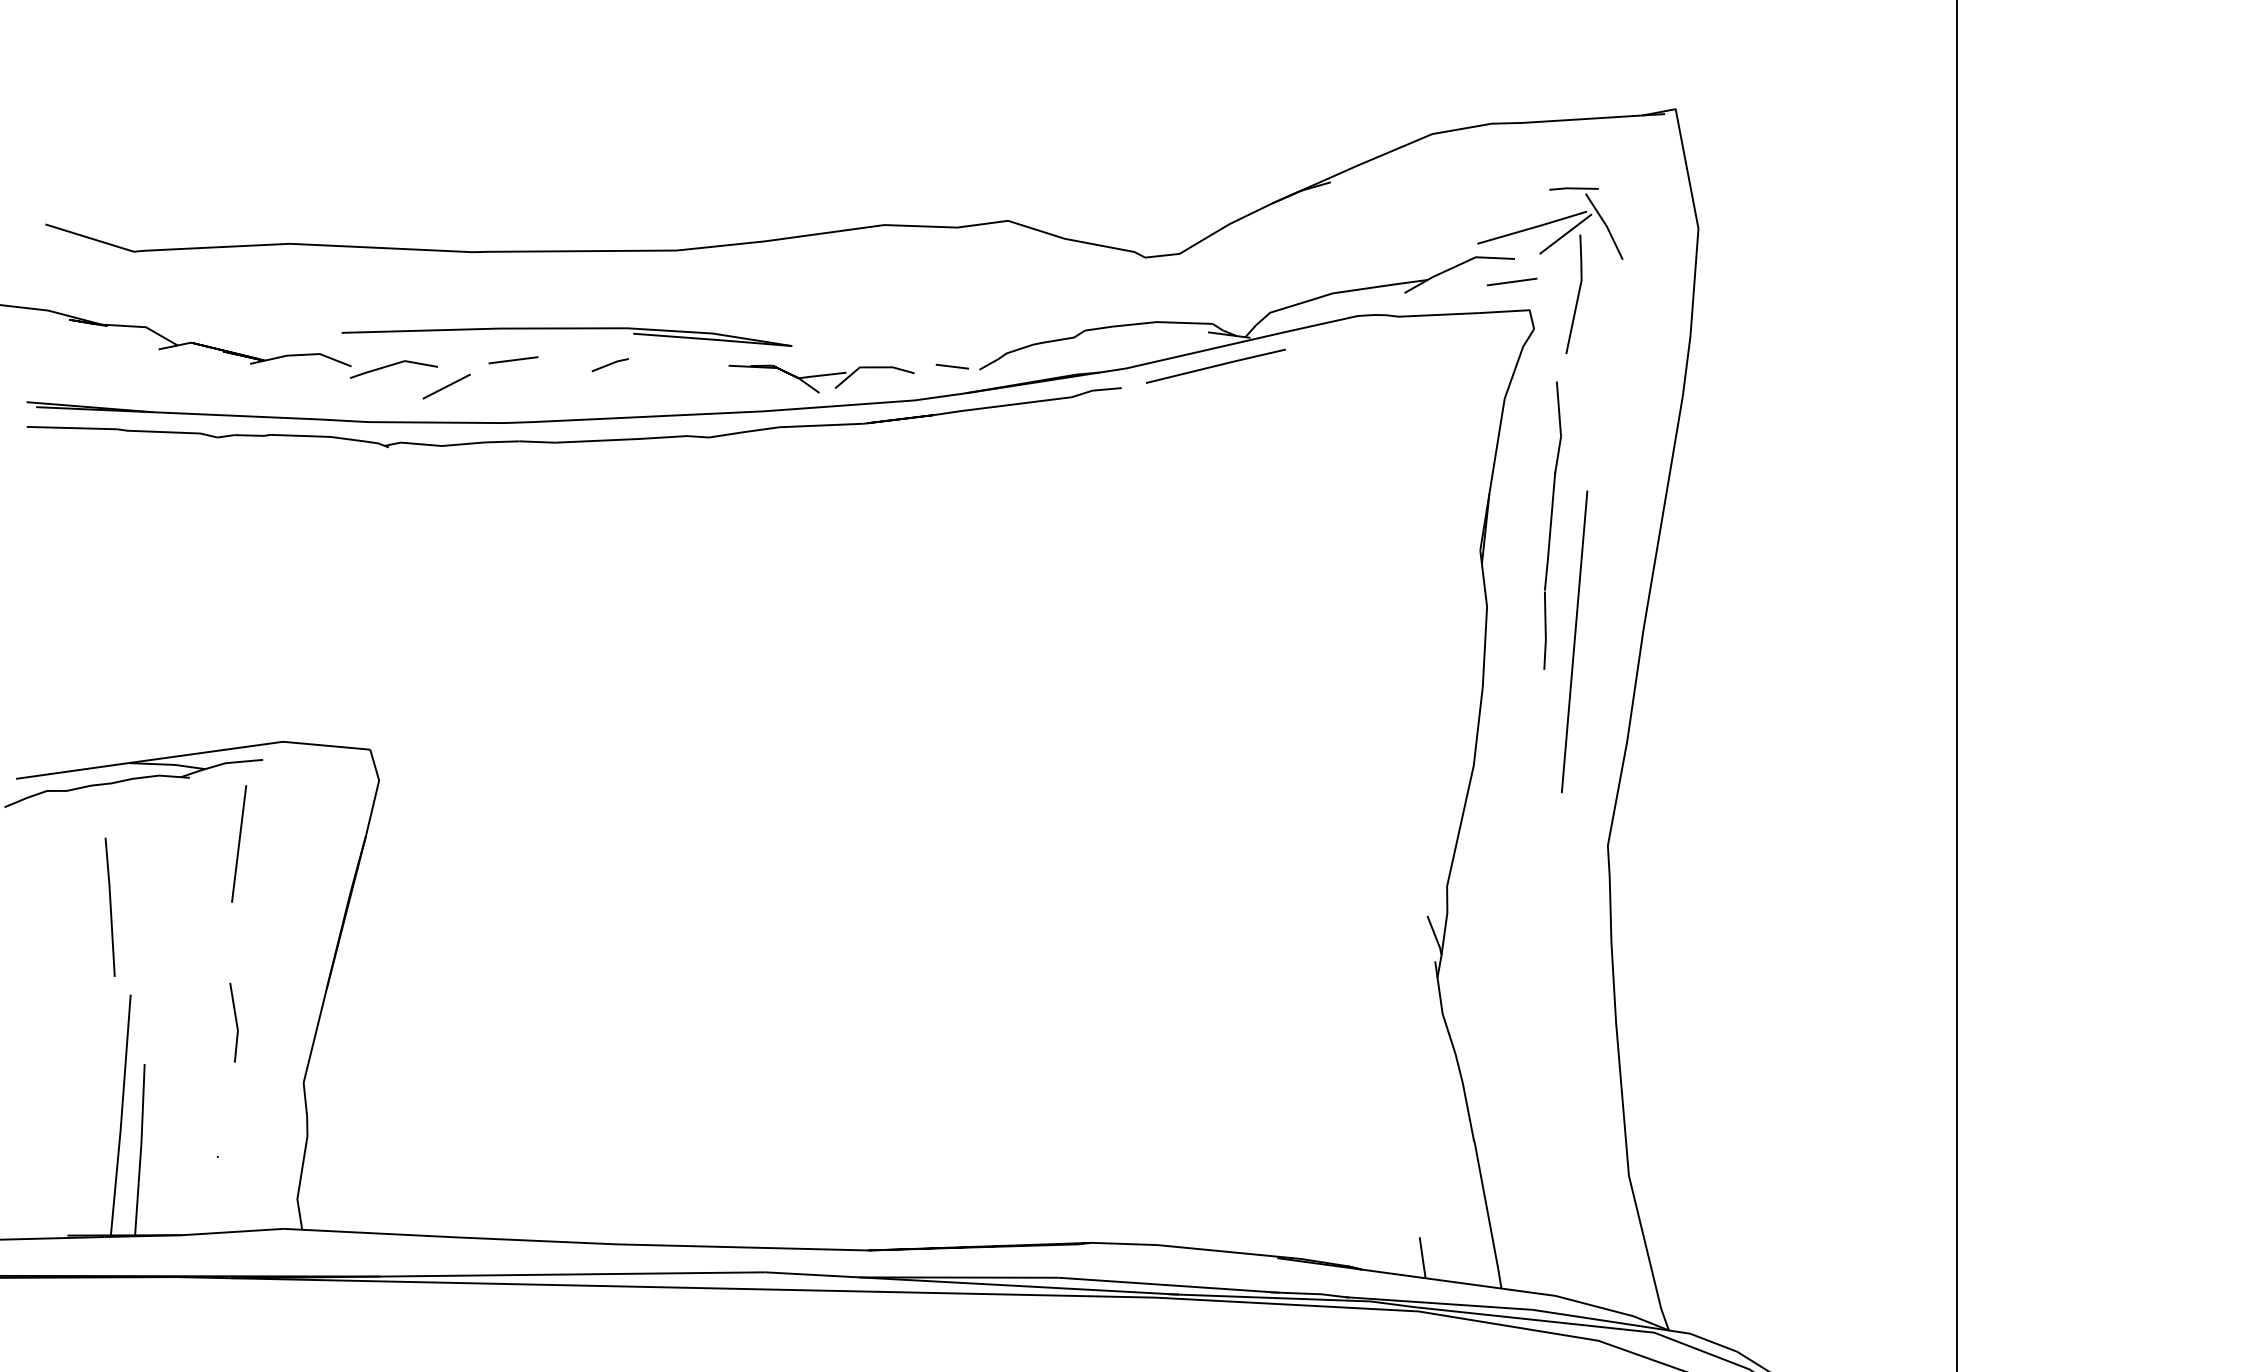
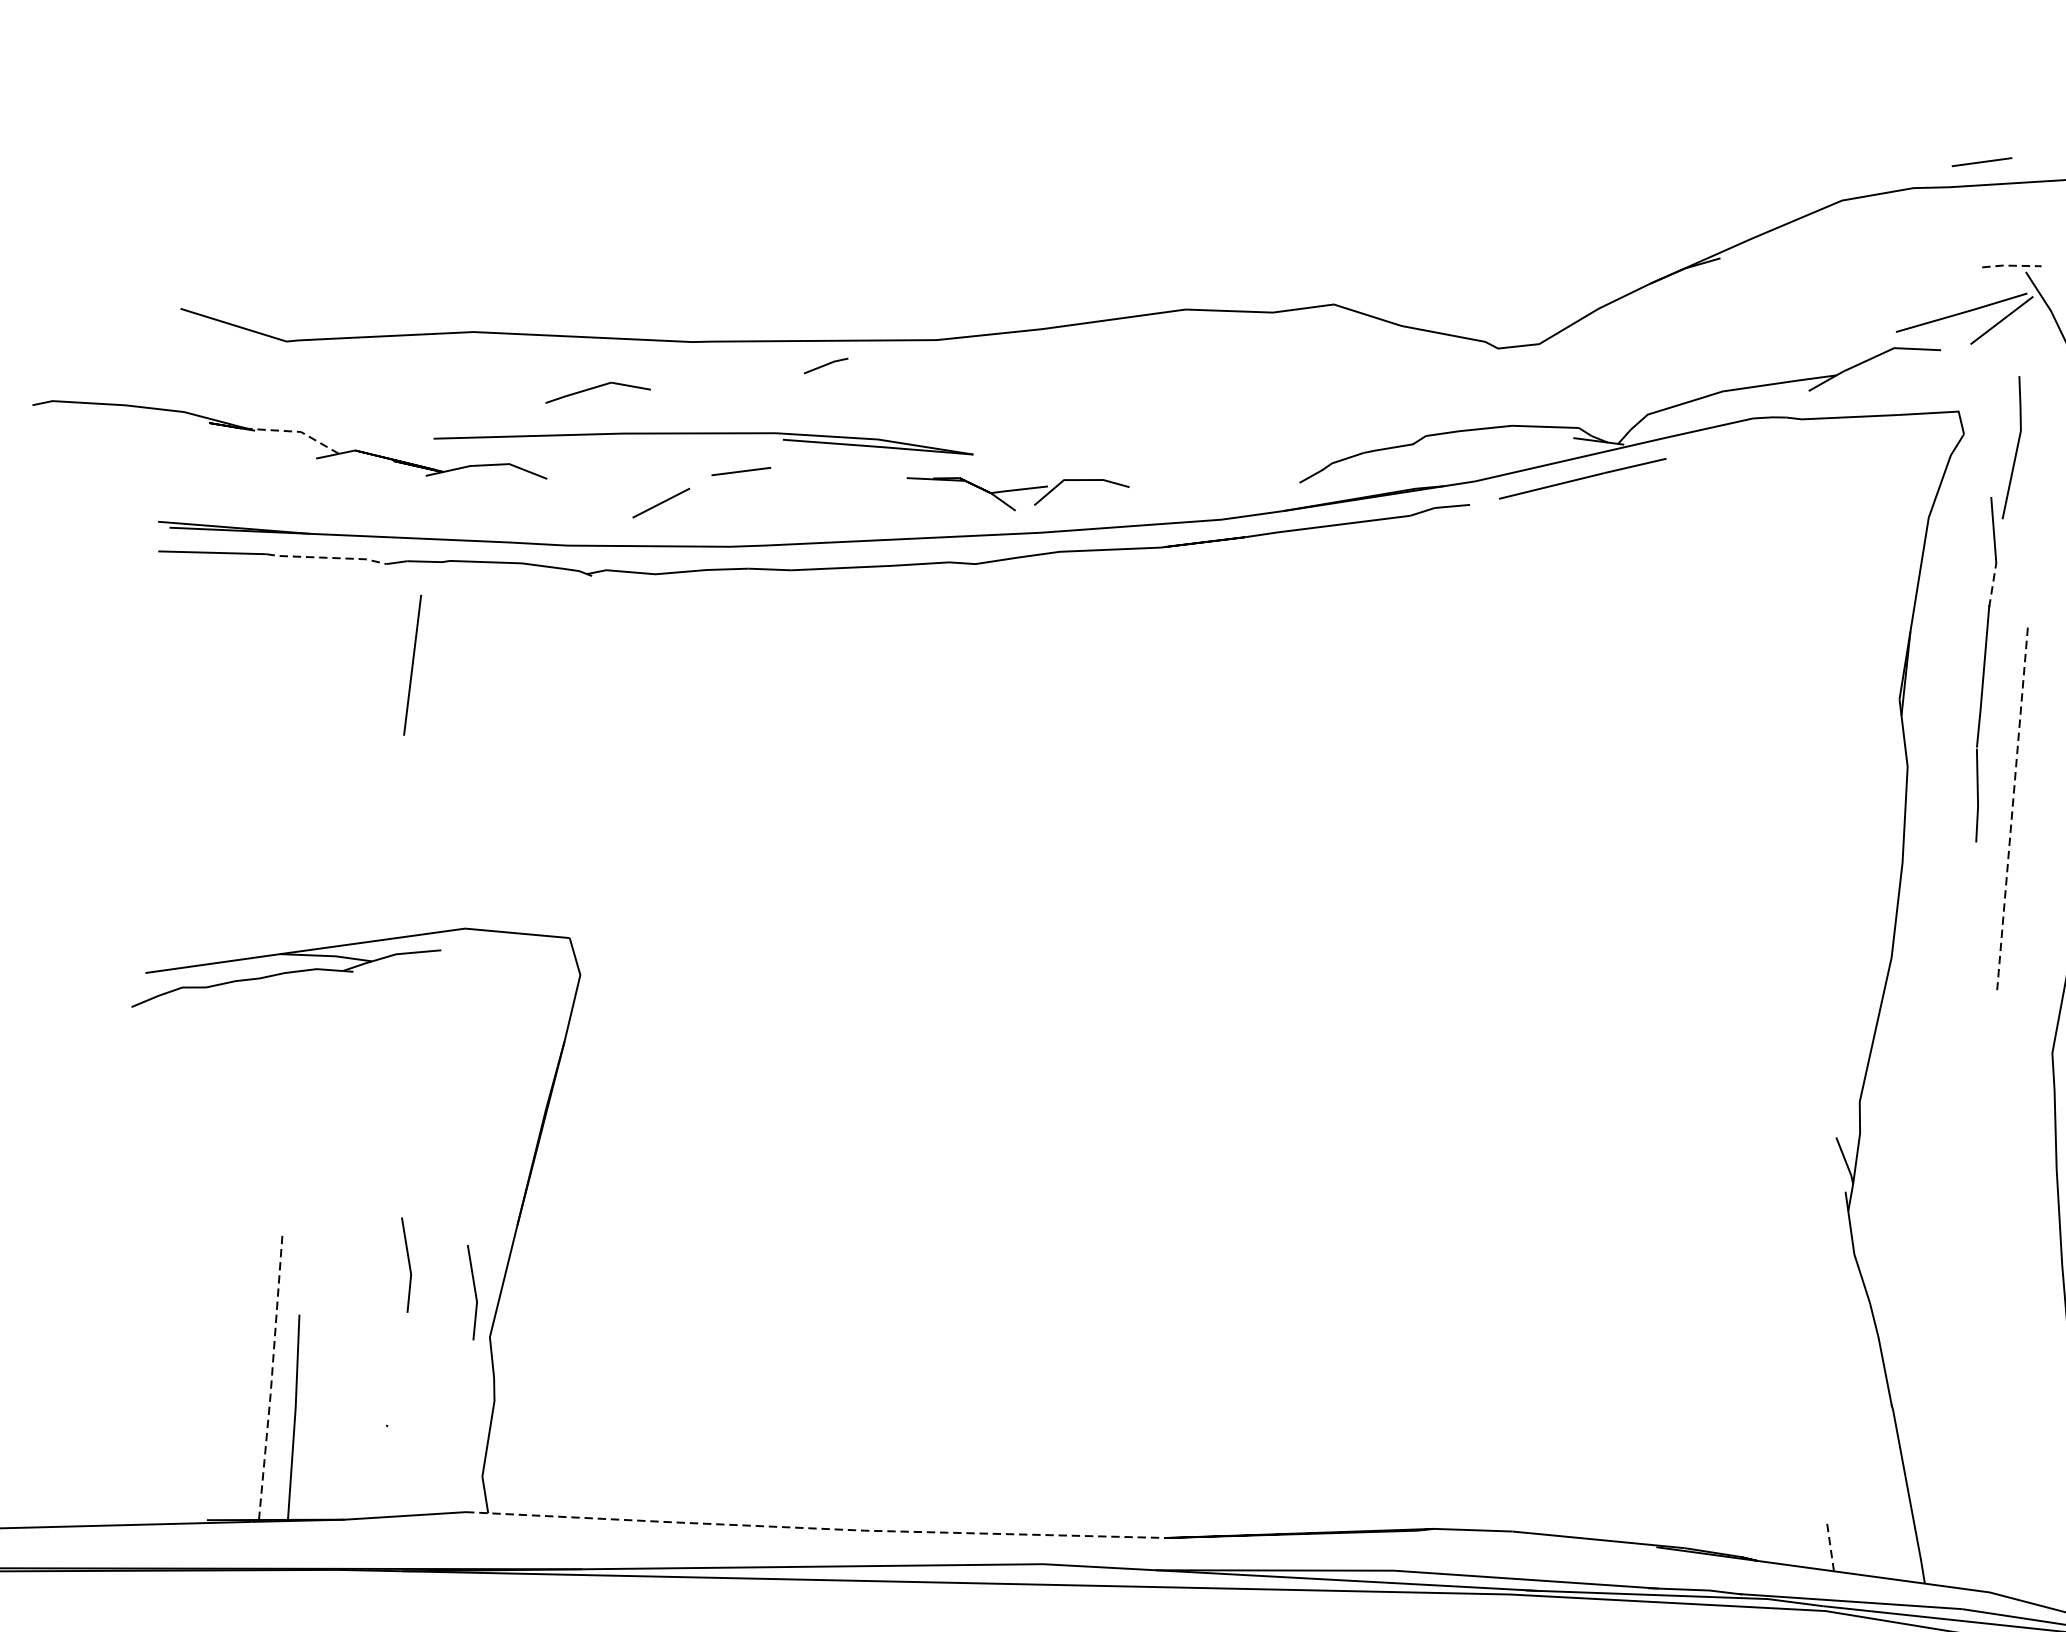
line: (1573, 188) -> (2011, 265), solid -> dashed
line: (1512, 281) -> (1982, 161), moved
line: (1577, 294) -> (2015, 447), moved
line: (140, 326) -> (294, 431), solid -> dashed
part: (566, 329) -> (702, 434), moved
line: (609, 365) -> (825, 366), moved
line: (951, 366) -> (1266, 479), removed
part: (394, 369) -> (598, 392), moved
part: (821, 378) -> (1018, 493), moved
line: (167, 432) -> (326, 558), solid -> dashed
line: (1558, 455) -> (1993, 585), solid -> dashed
line: (1574, 641) -> (2012, 808), solid -> dashed
line: (239, 843) -> (413, 664), moved
line: (109, 906) -> (257, 1125), removed
line: (290, 1045) -> (474, 1292), added
line: (121, 1114) -> (271, 1375), solid -> dashed
line: (576, 1242) -> (816, 1528), solid -> dashed
line: (1422, 1257) -> (1830, 1546), solid -> dashed

